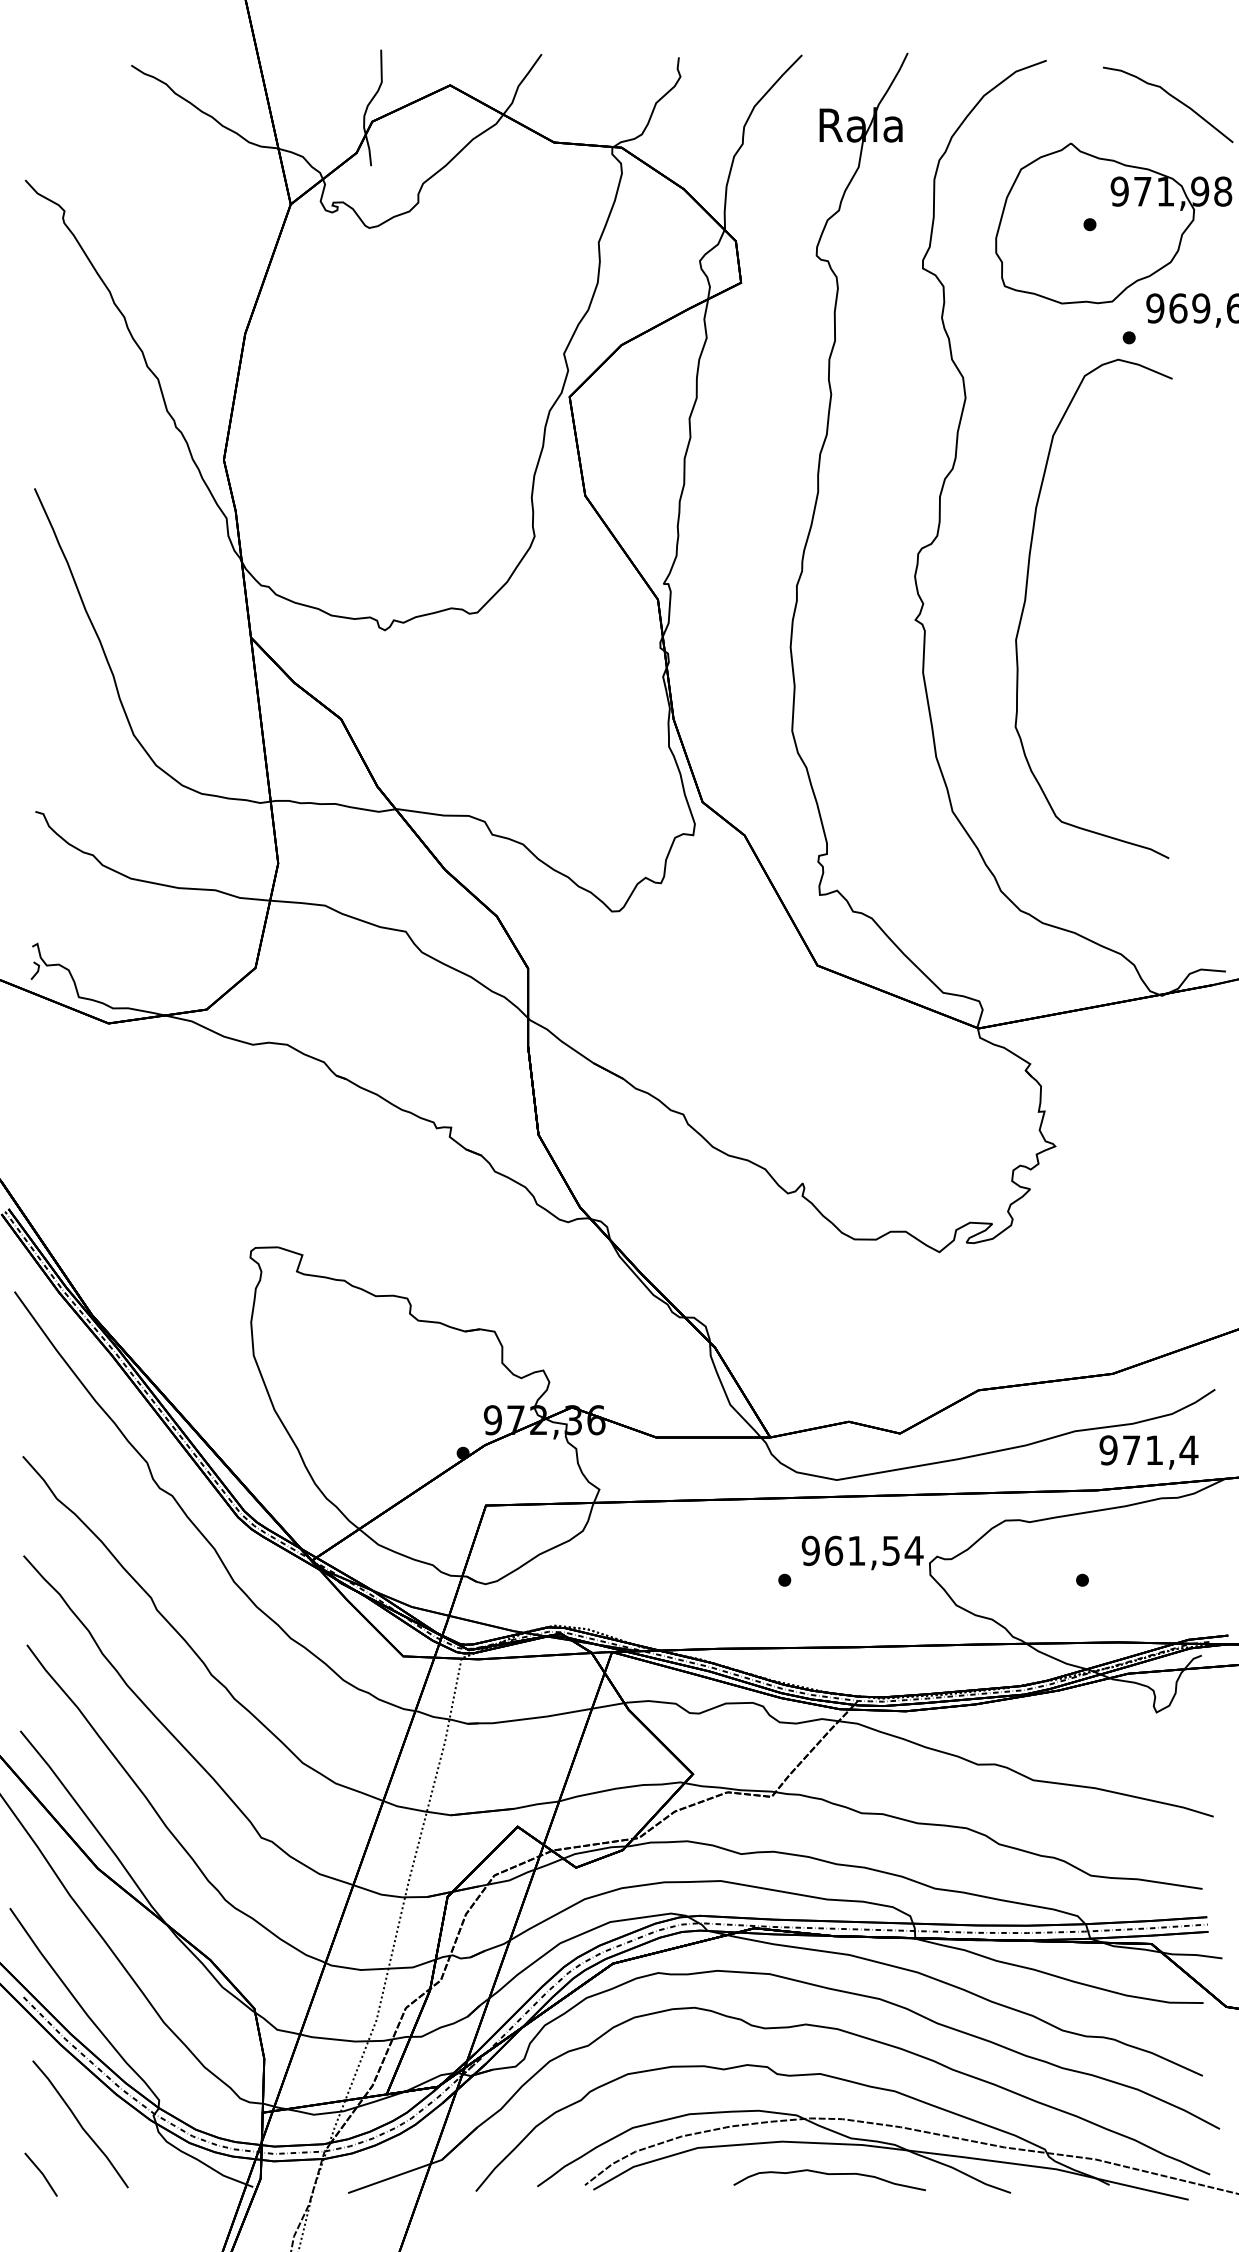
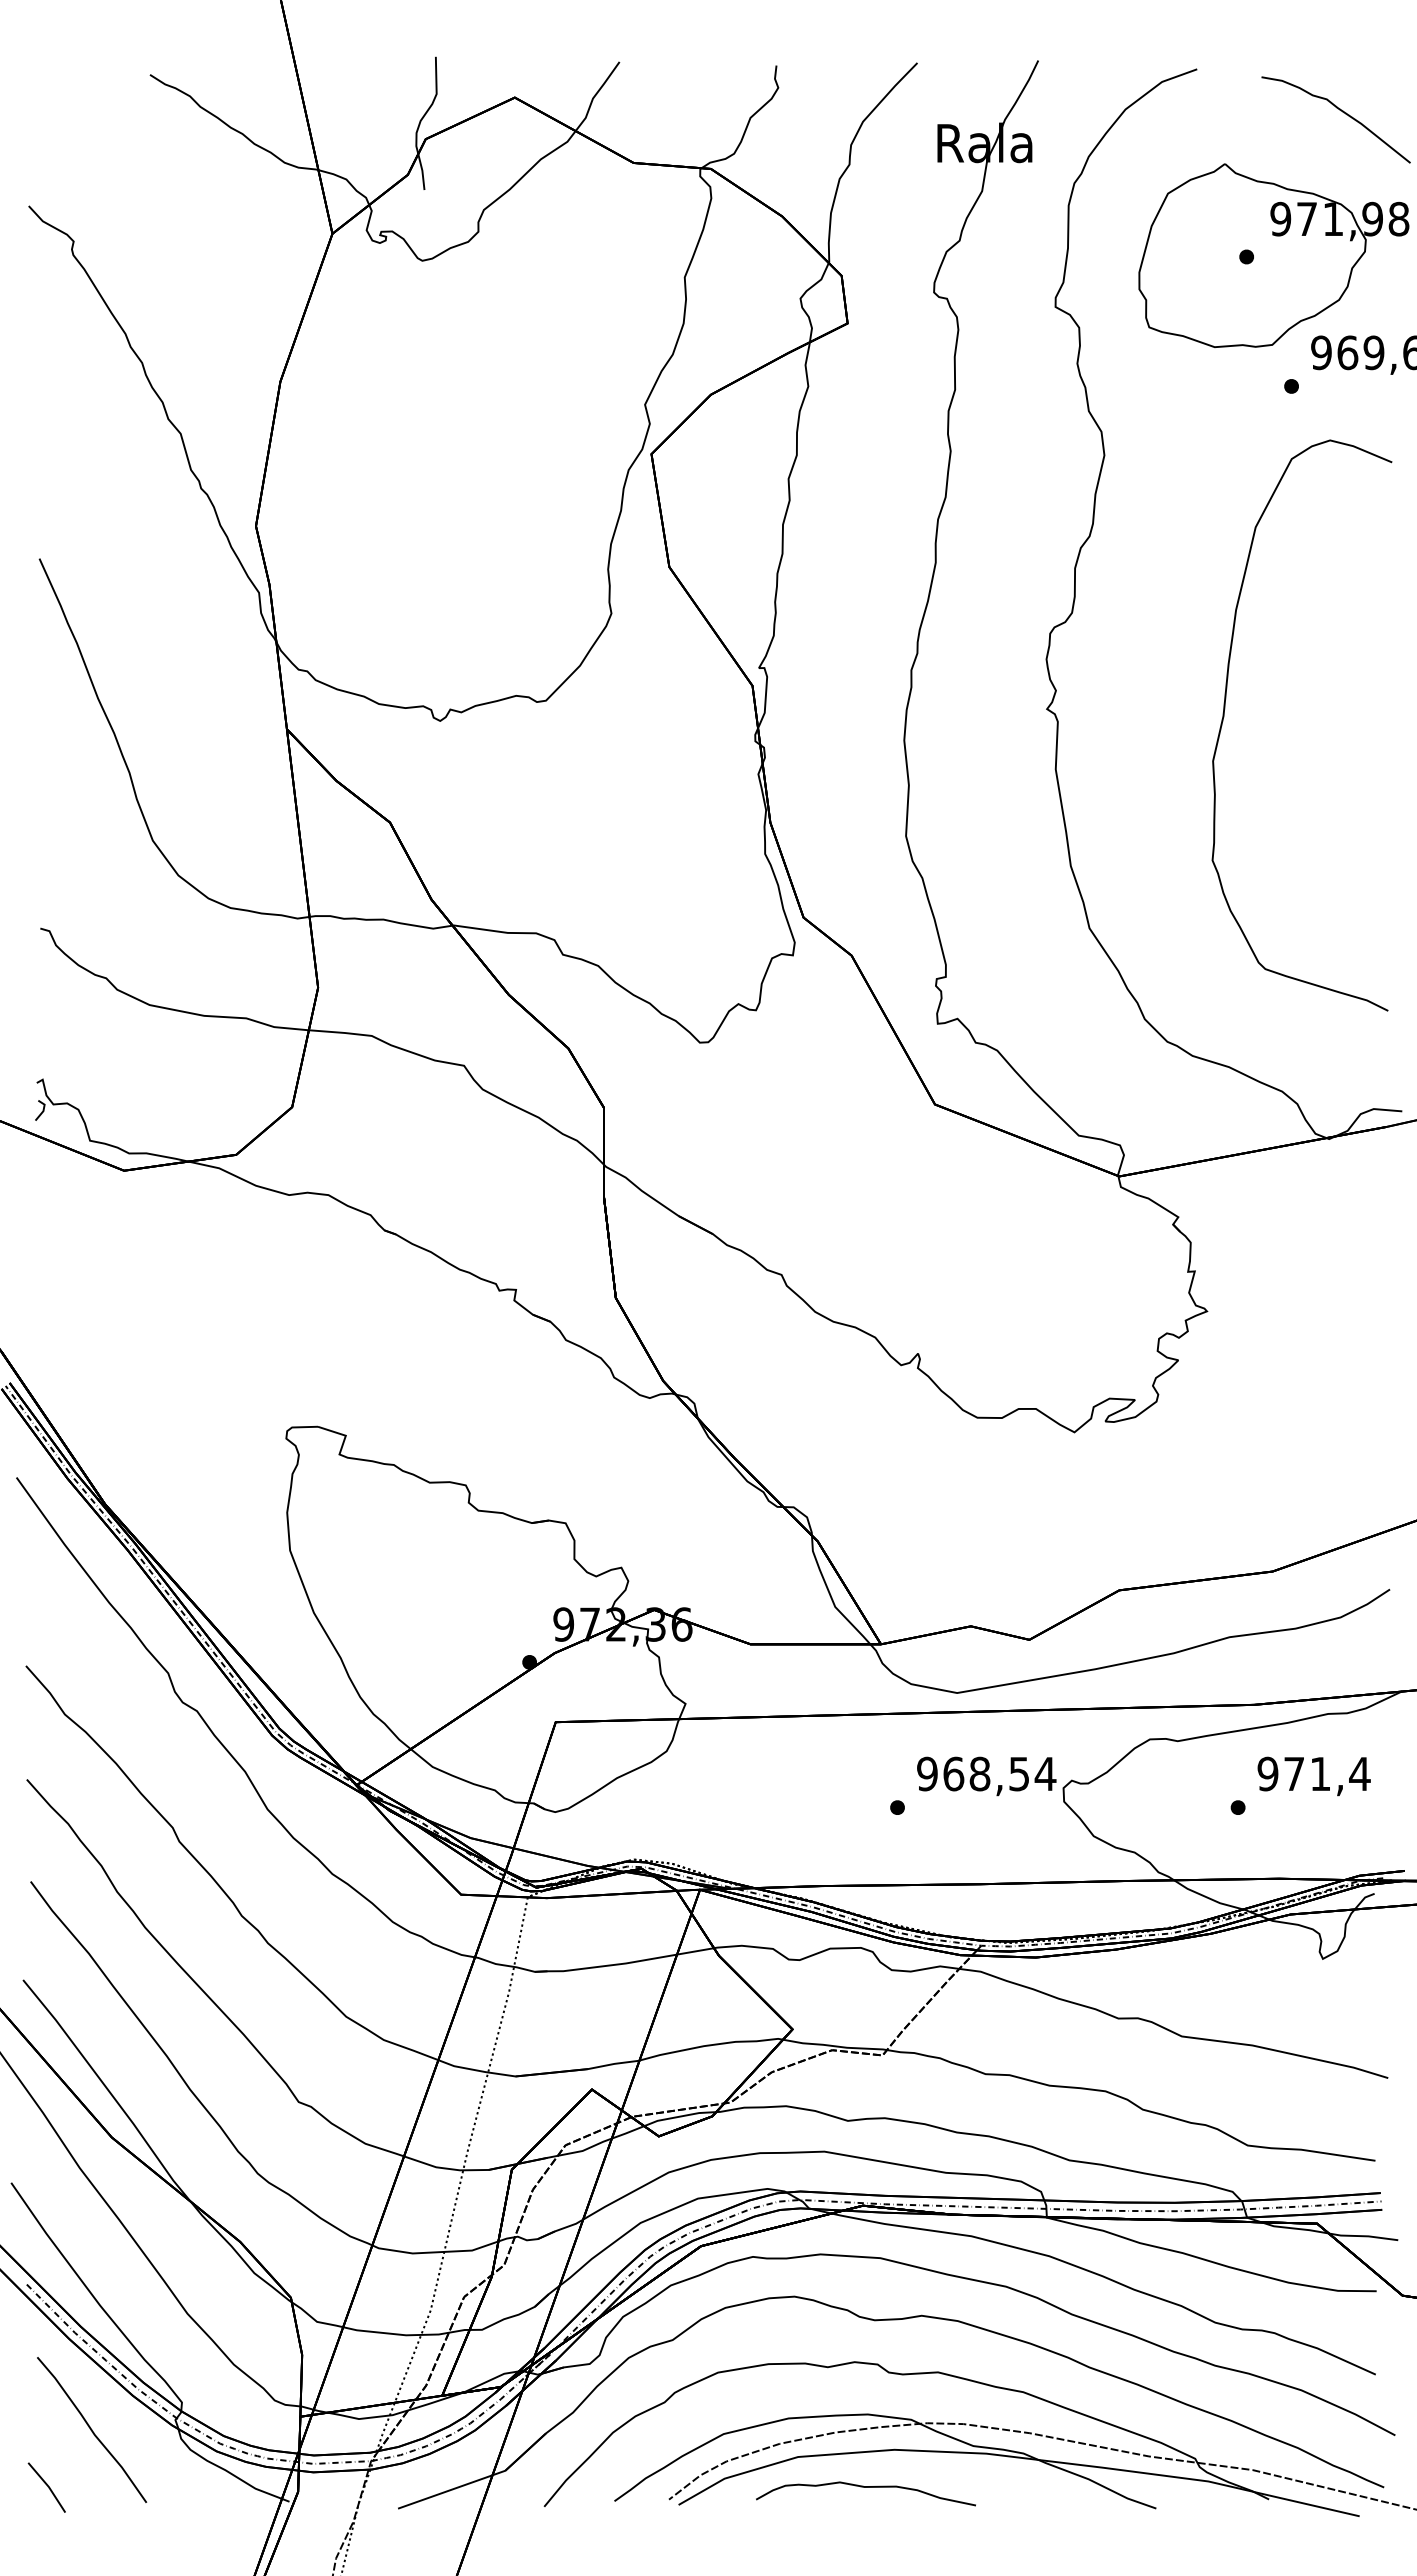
curve: (1026, 601) -> (1224, 717), moved
text: (1148, 1452) -> (1313, 1776), moved
text: (856, 1550) -> (979, 1773), 961,54 -> 968,54
curve: (829, 2174) -> (865, 2487), moved

